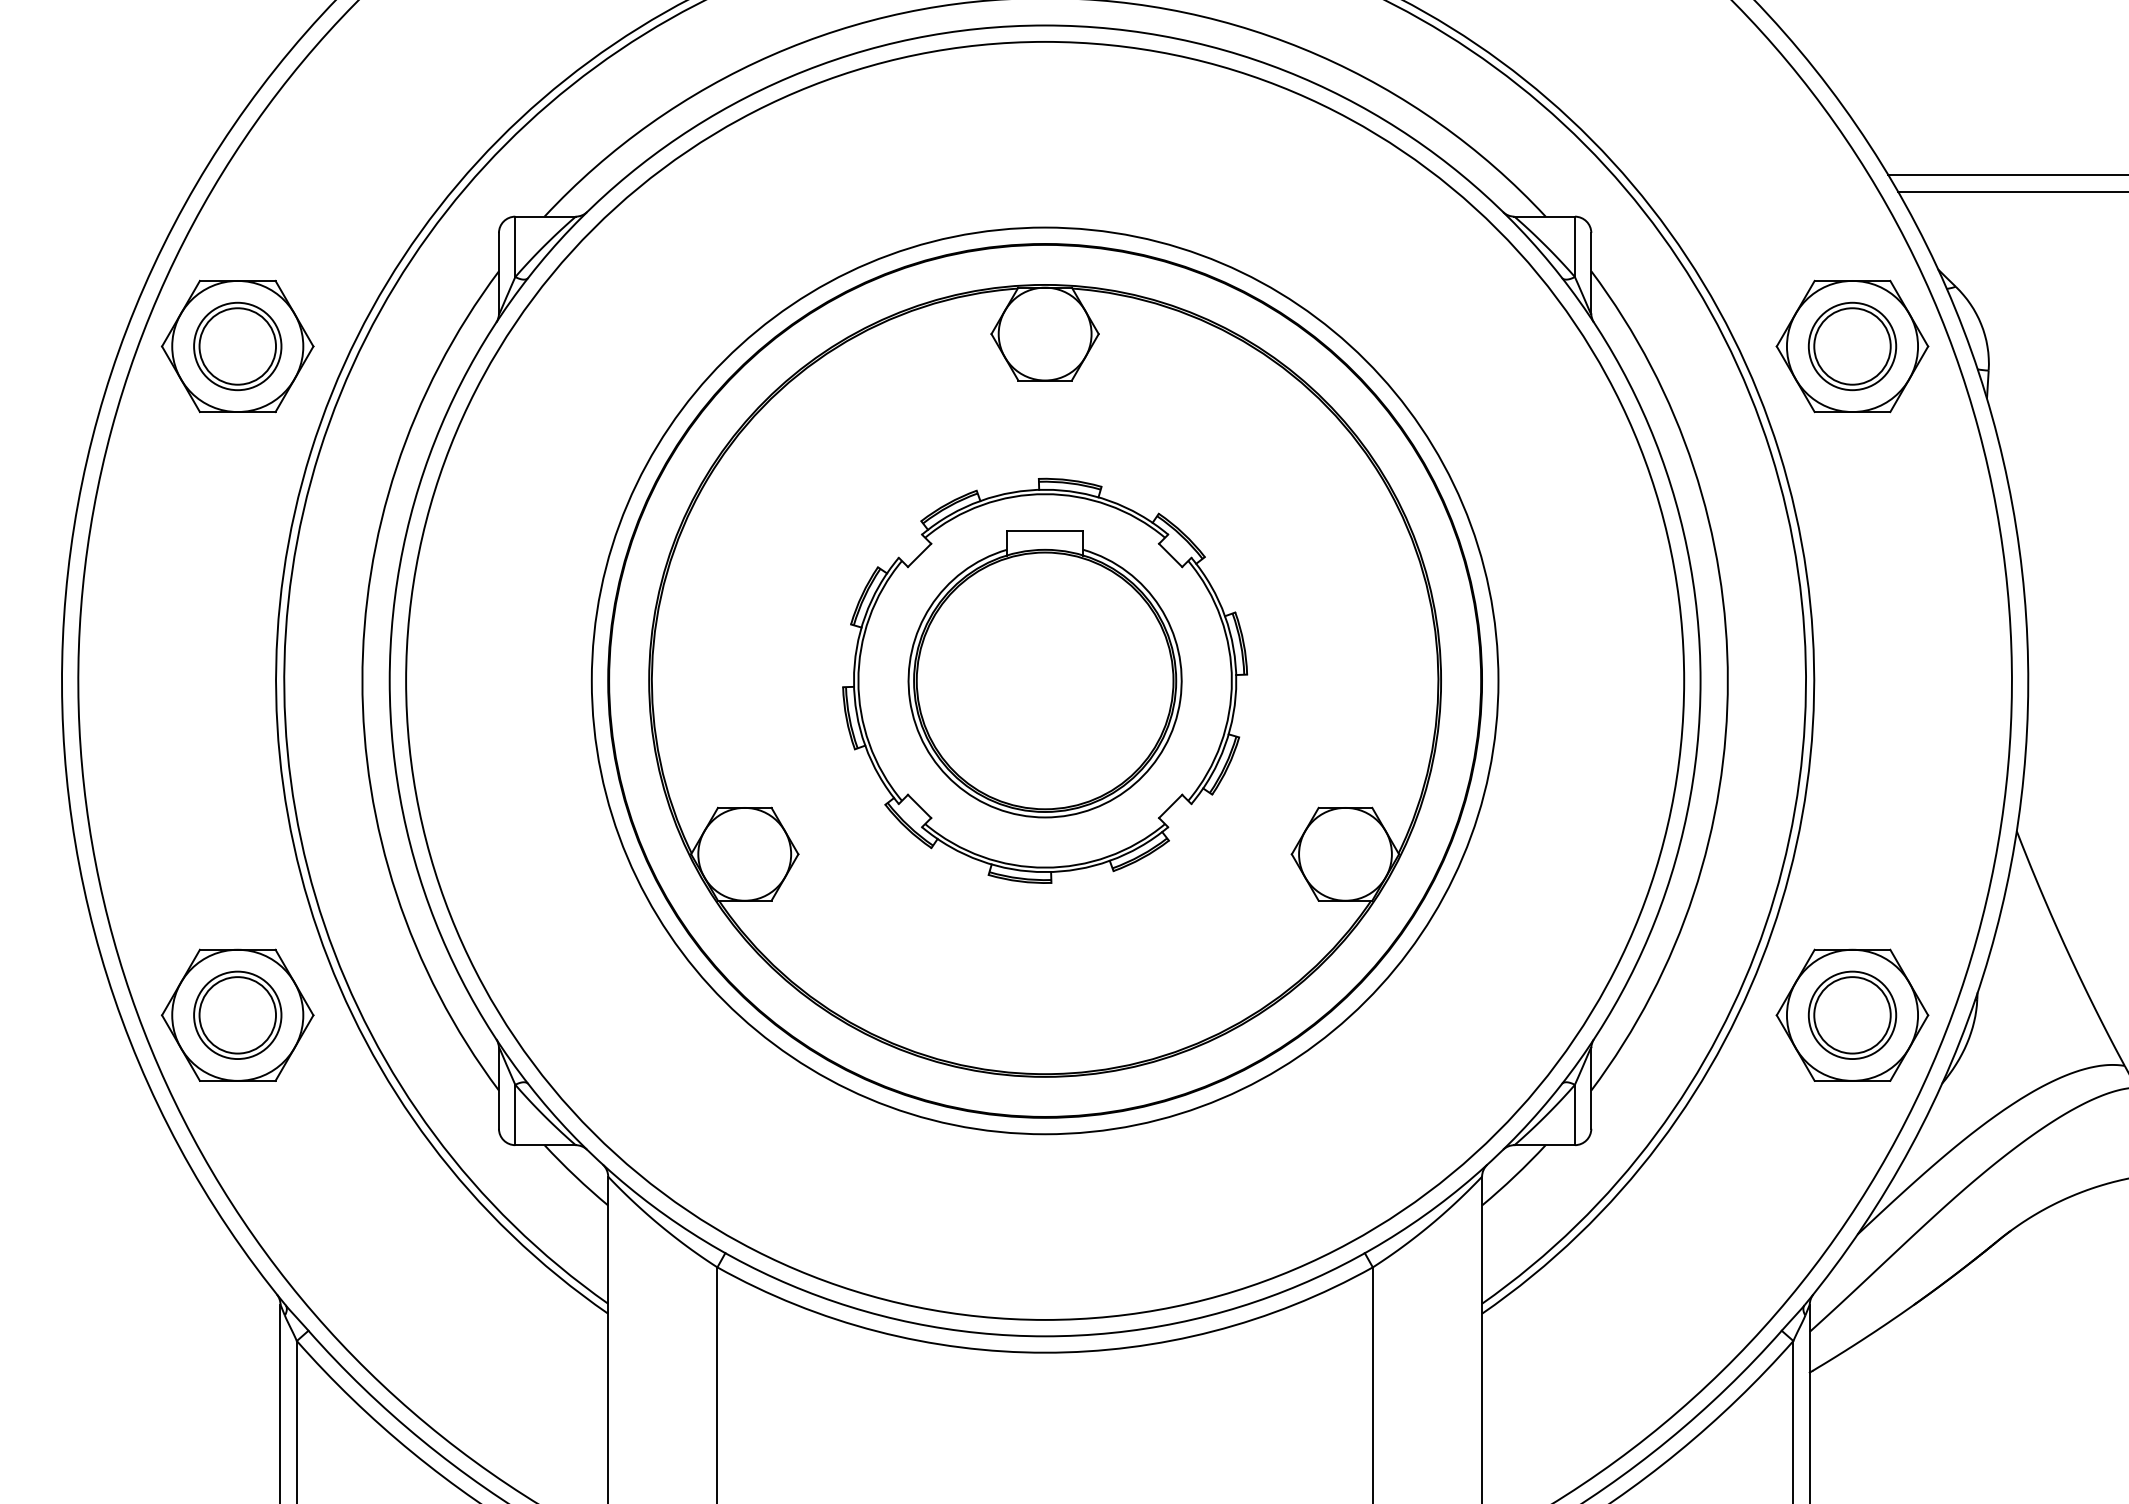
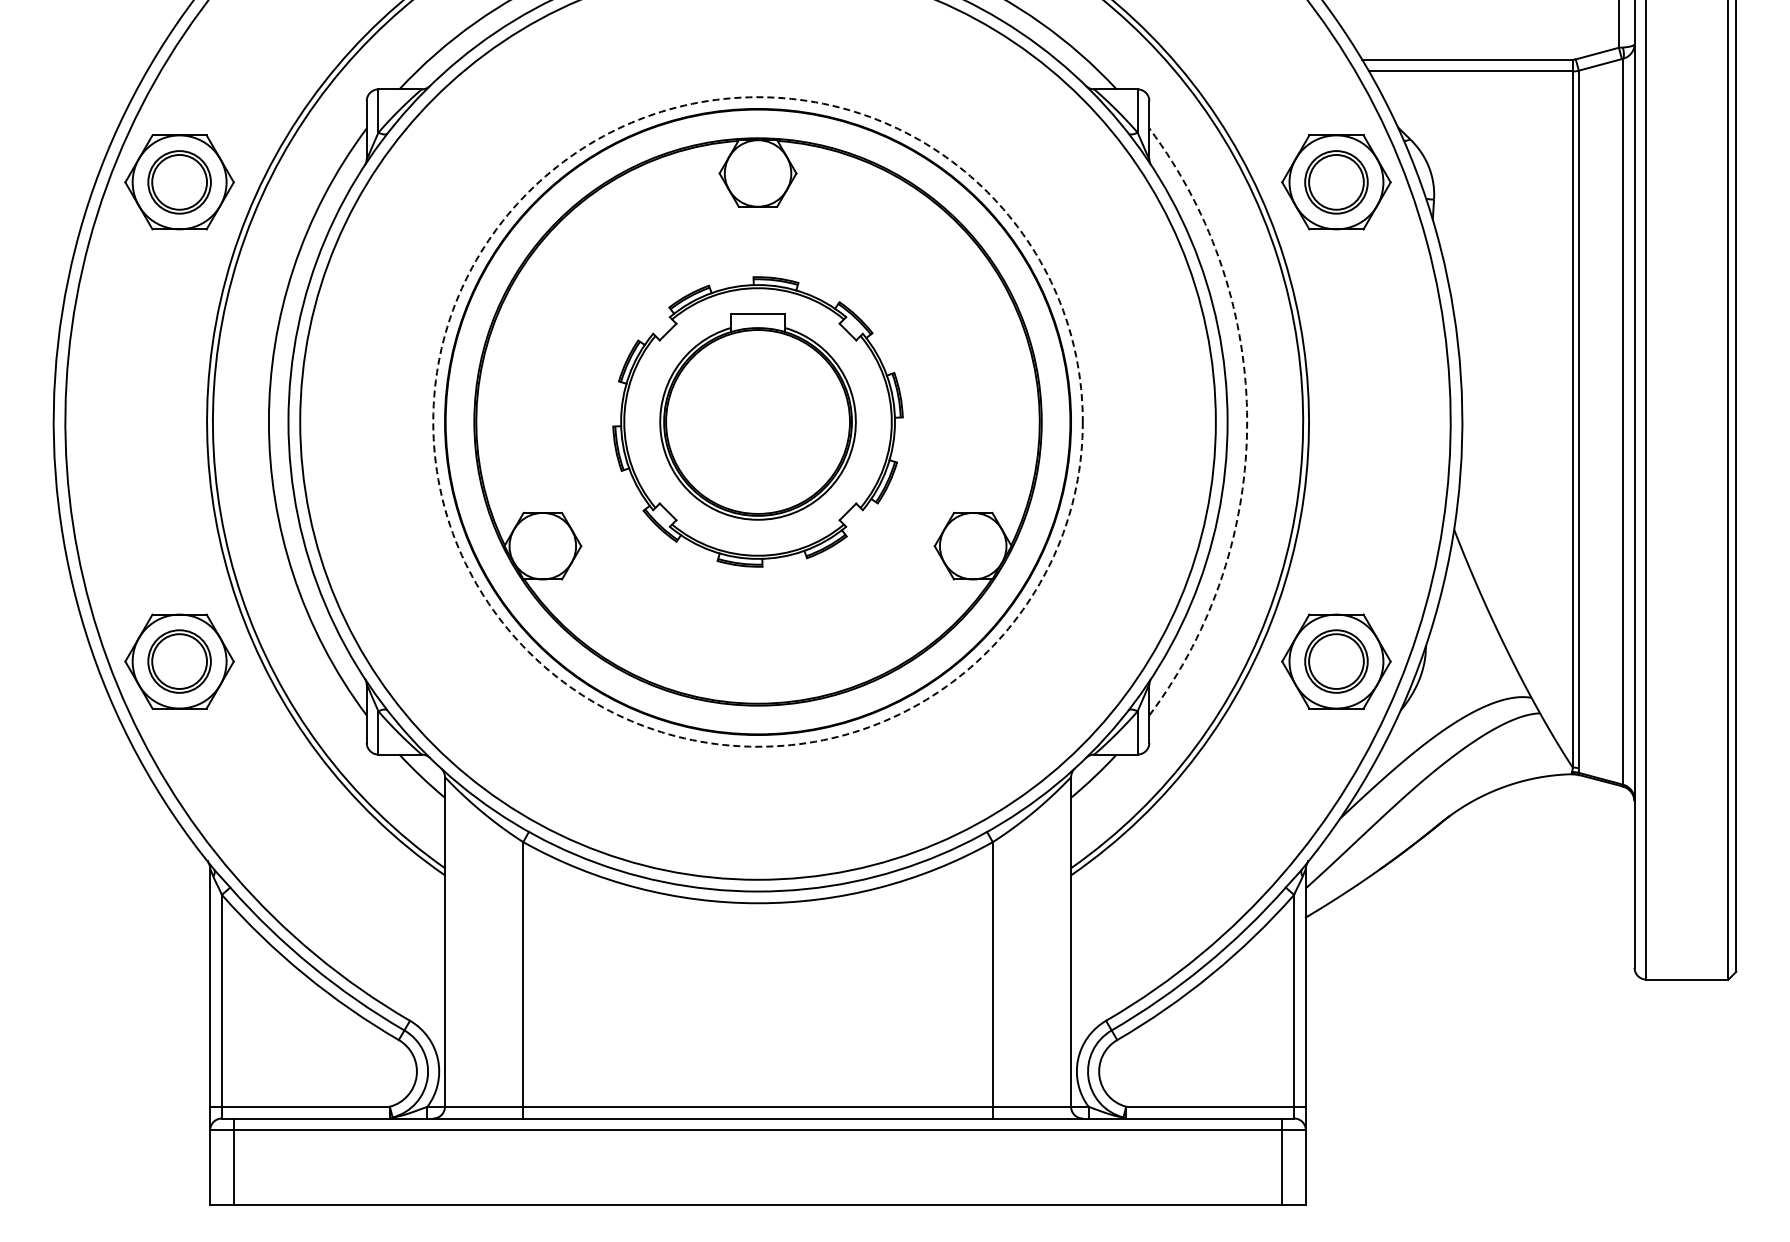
circle: (1044, 680) -> (757, 421), solid -> dashed
arc: (1728, 680) -> (1247, 421), solid -> dashed

